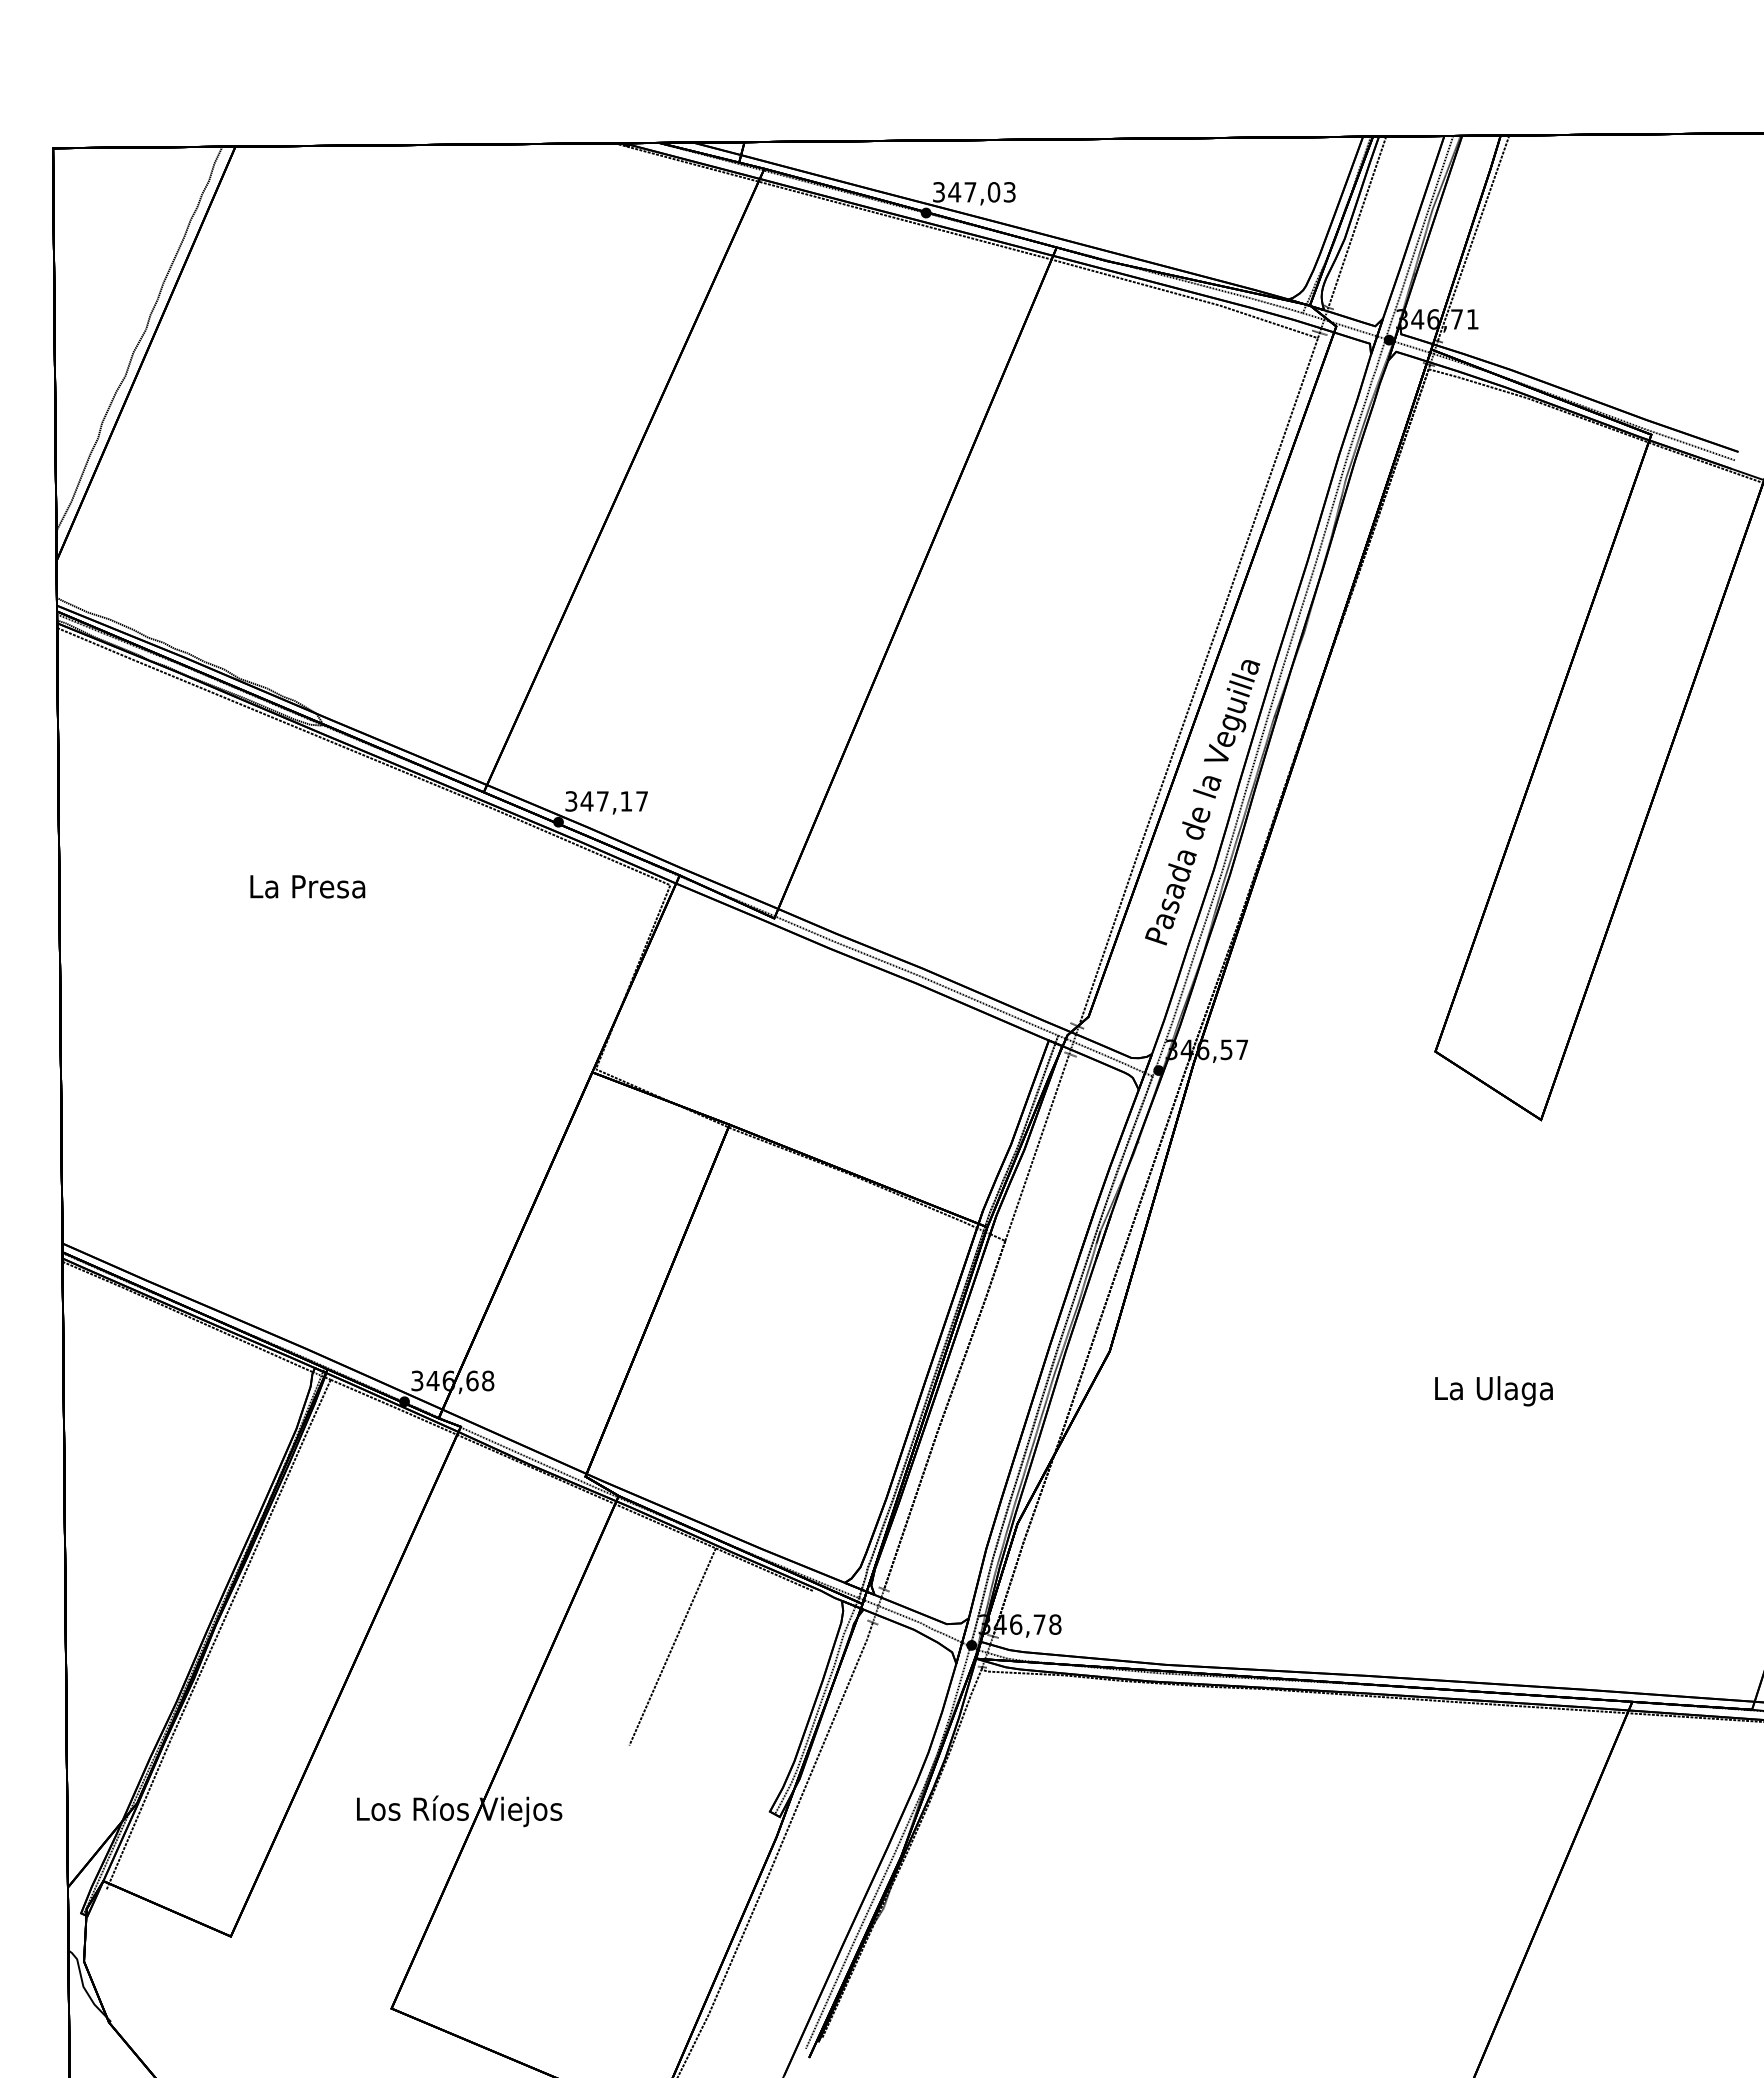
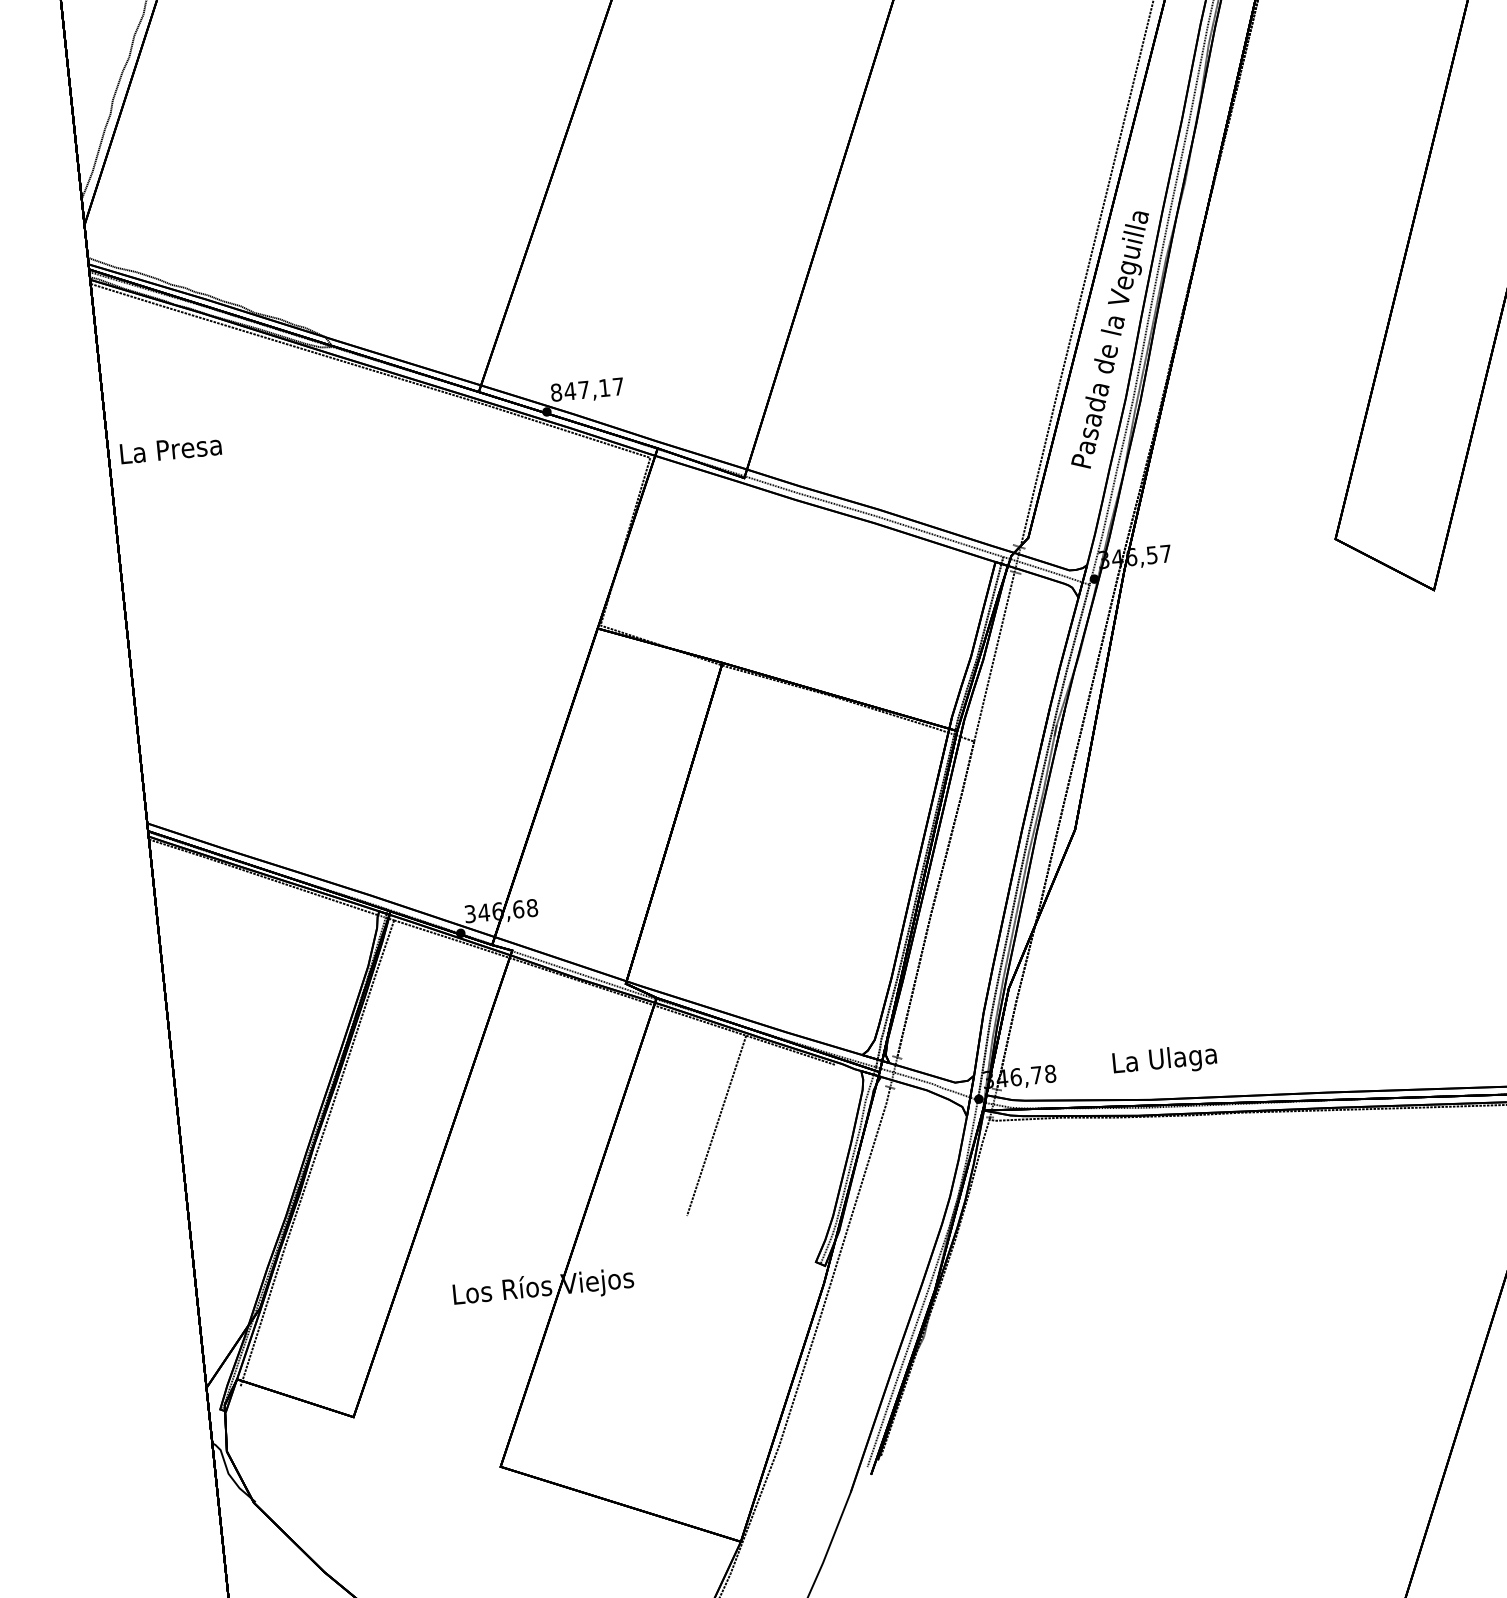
text: (571, 801) -> (556, 392), 347,17 -> 847,17
text: (307, 886) -> (170, 449), moved
text: (1493, 1391) -> (1164, 1061), moved

